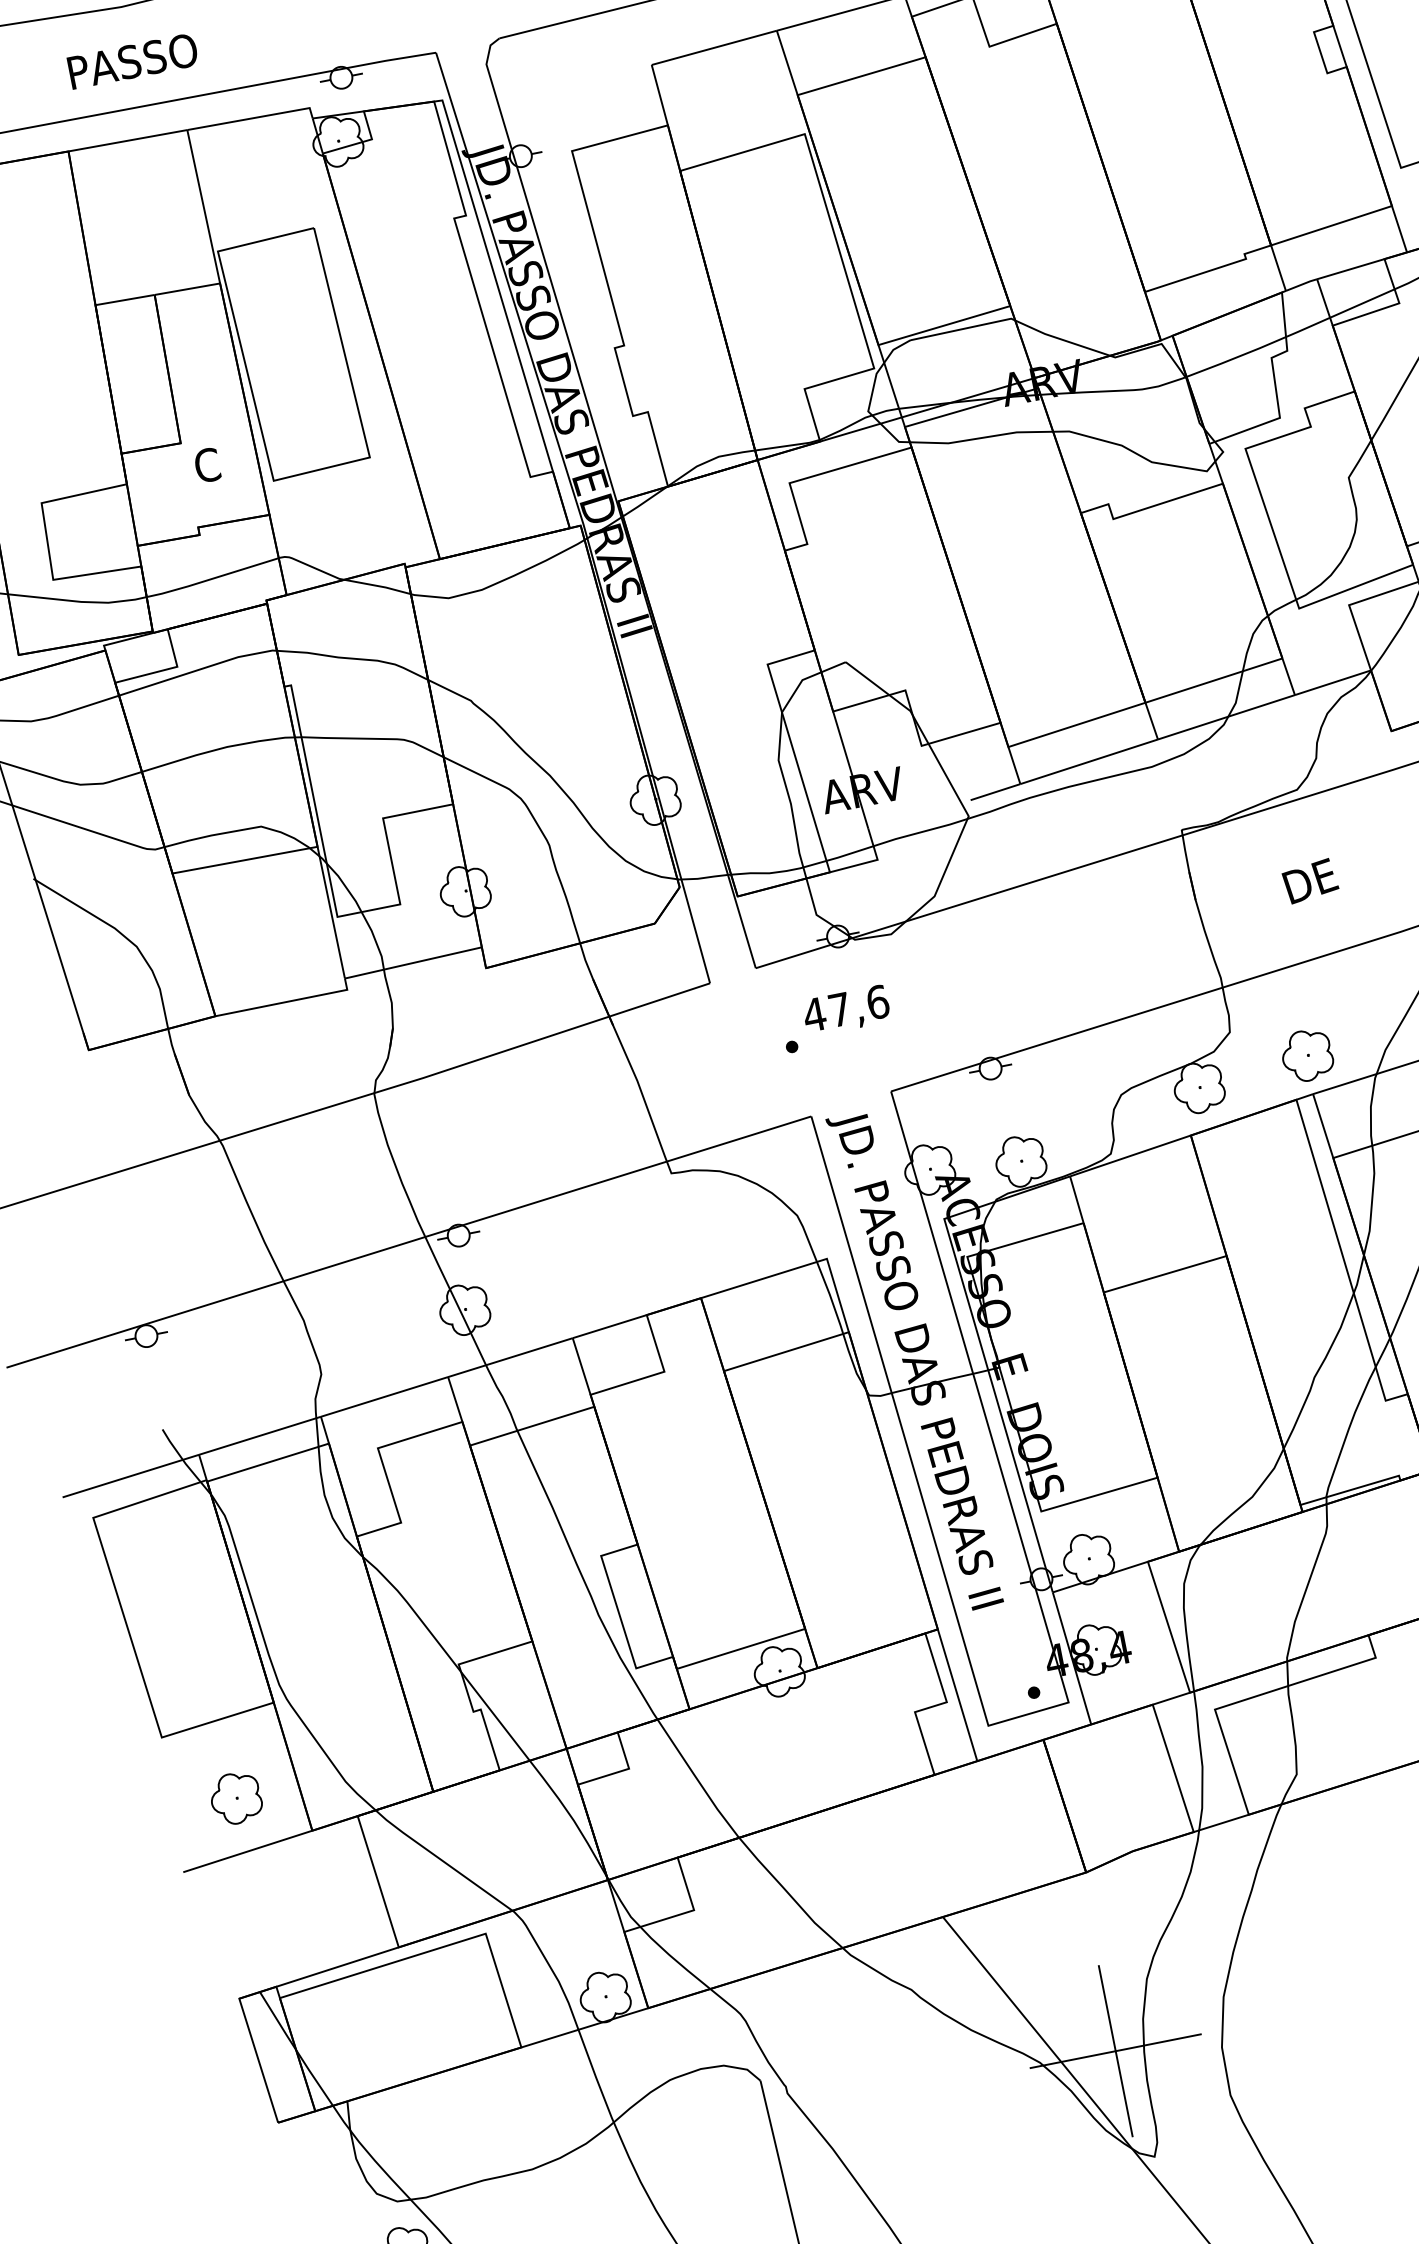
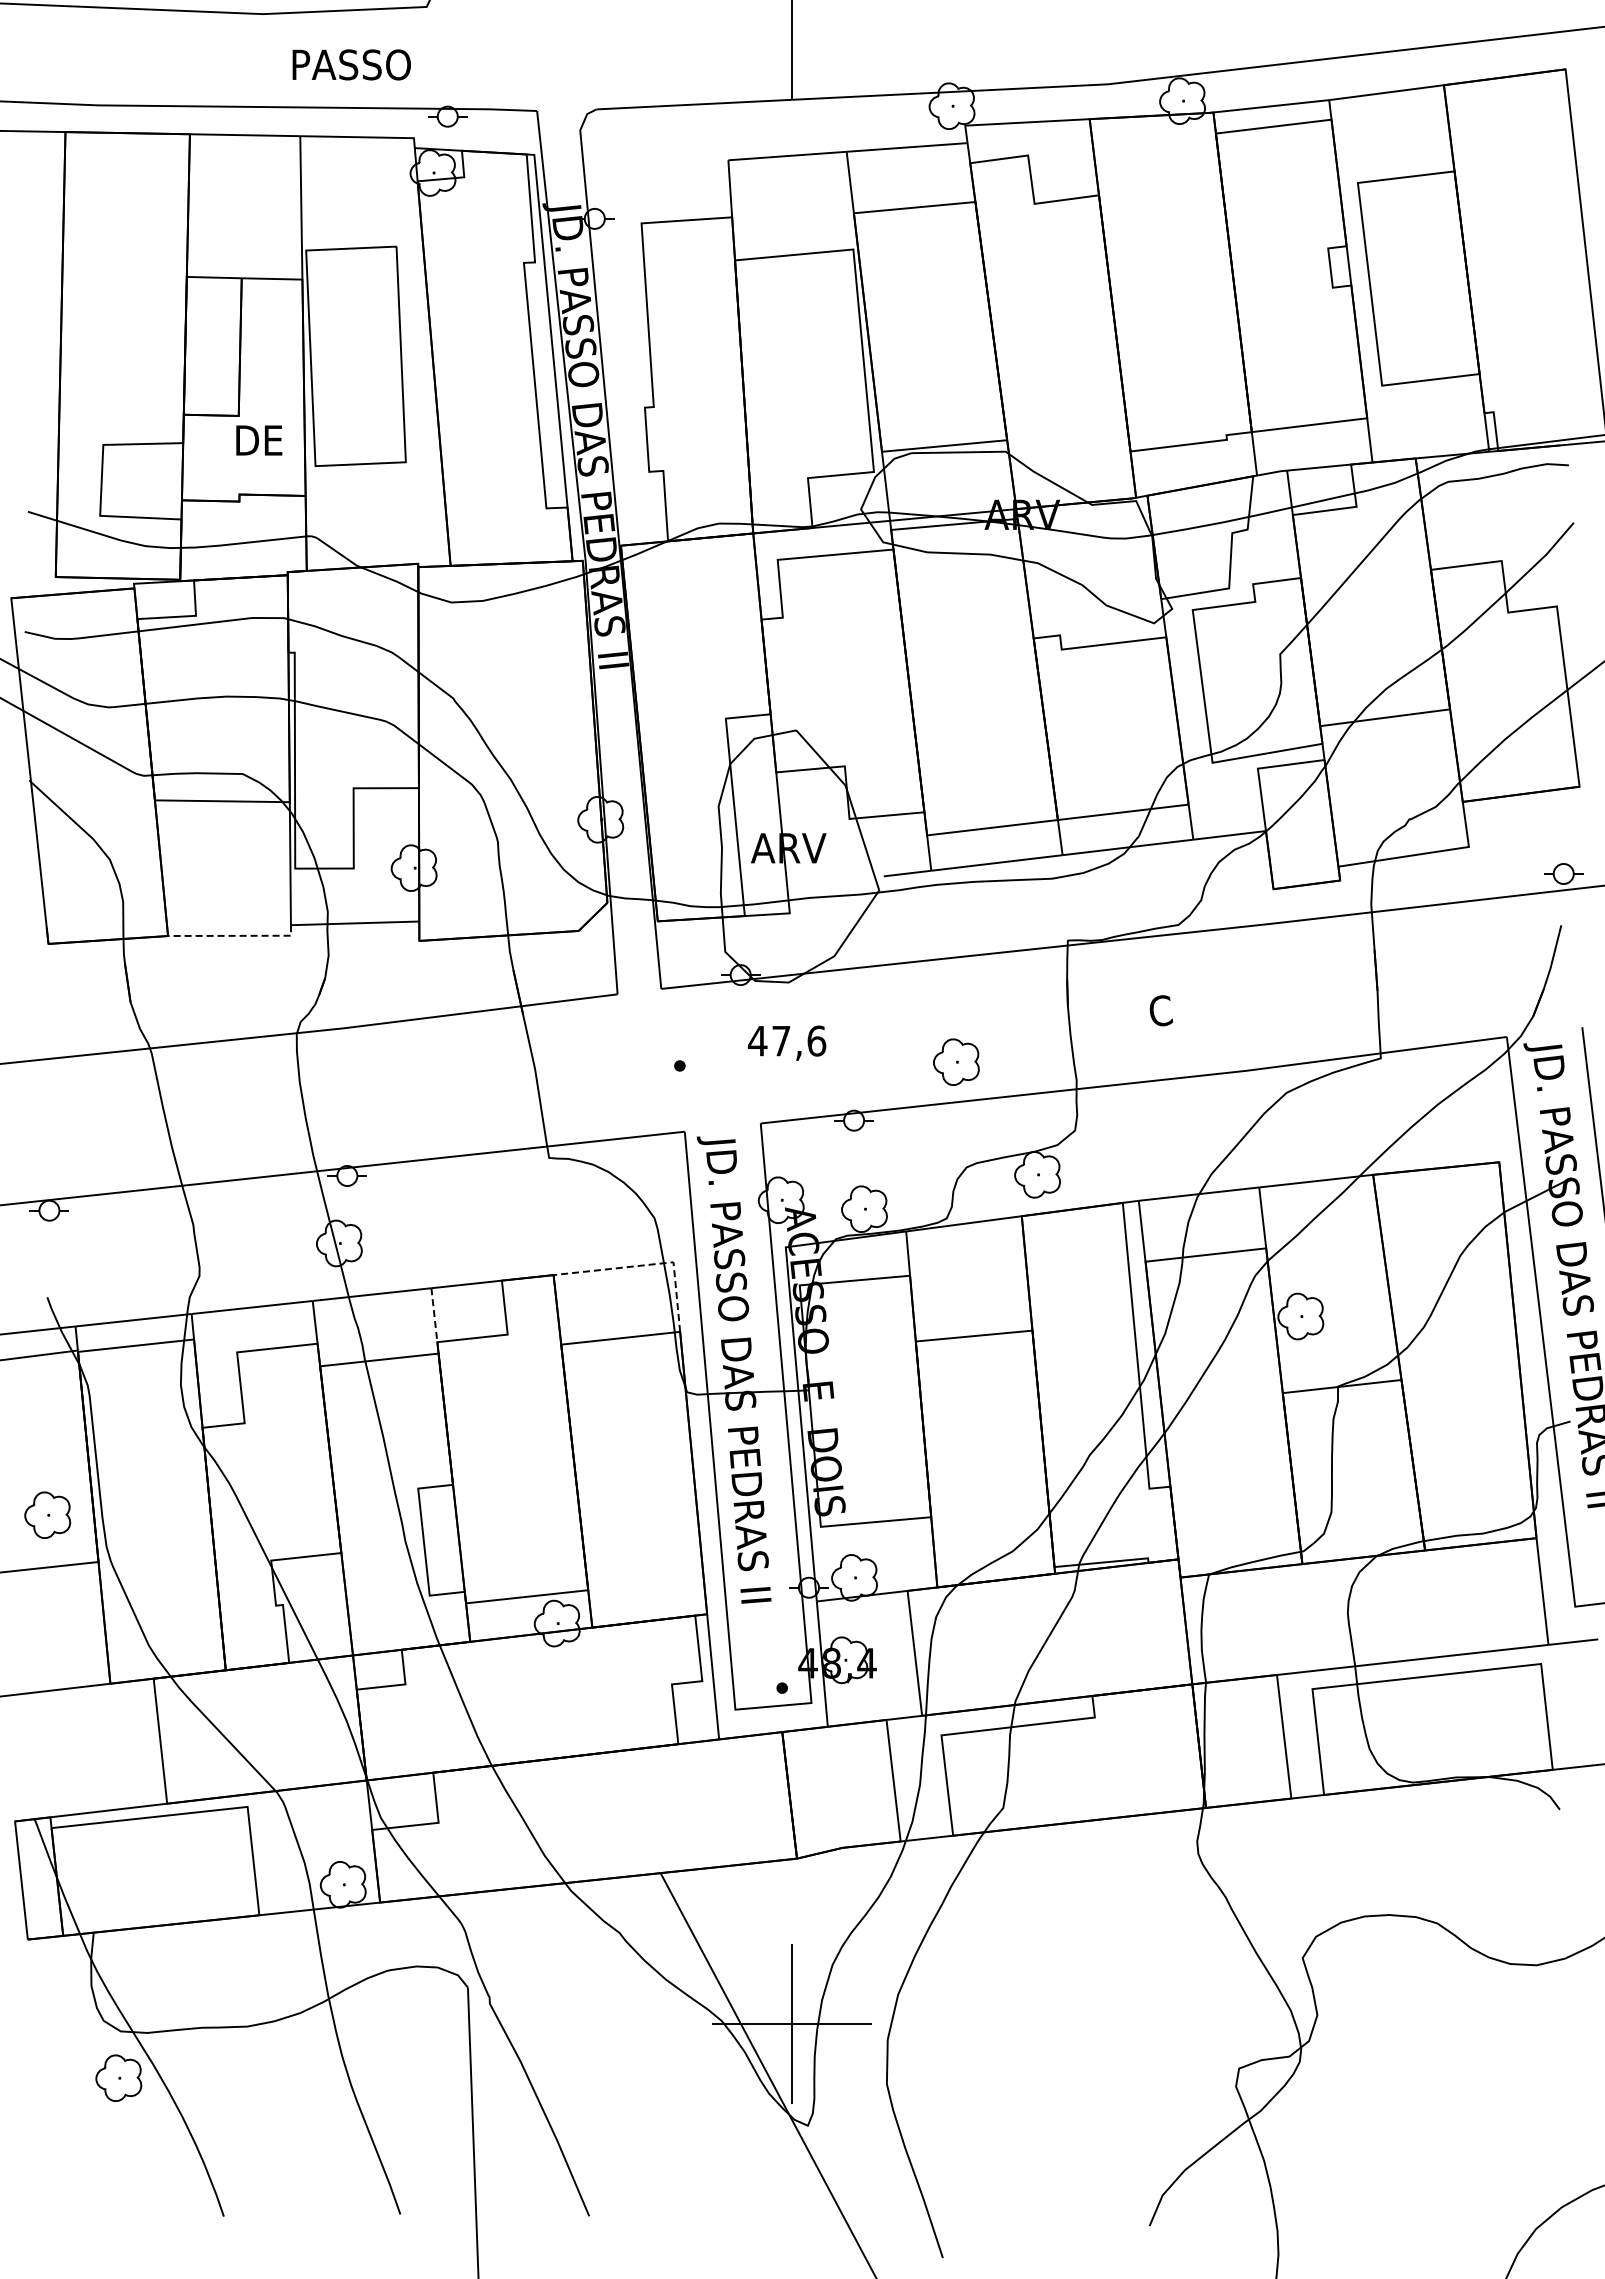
text: (132, 60) -> (351, 64), moved
text: (208, 465) -> (259, 440), C -> DE
text: (1309, 880) -> (1173, 1008), DE -> C
line: (287, 1001) -> (235, 935), solid -> dashed
text: (846, 1009) -> (787, 1042), moved
part: (1307, 1054) -> (956, 1061), moved
line: (800, 1266) -> (648, 1264), solid -> dashed
line: (581, 1366) -> (434, 1315), solid -> dashed
part: (235, 1797) -> (47, 1514), moved

